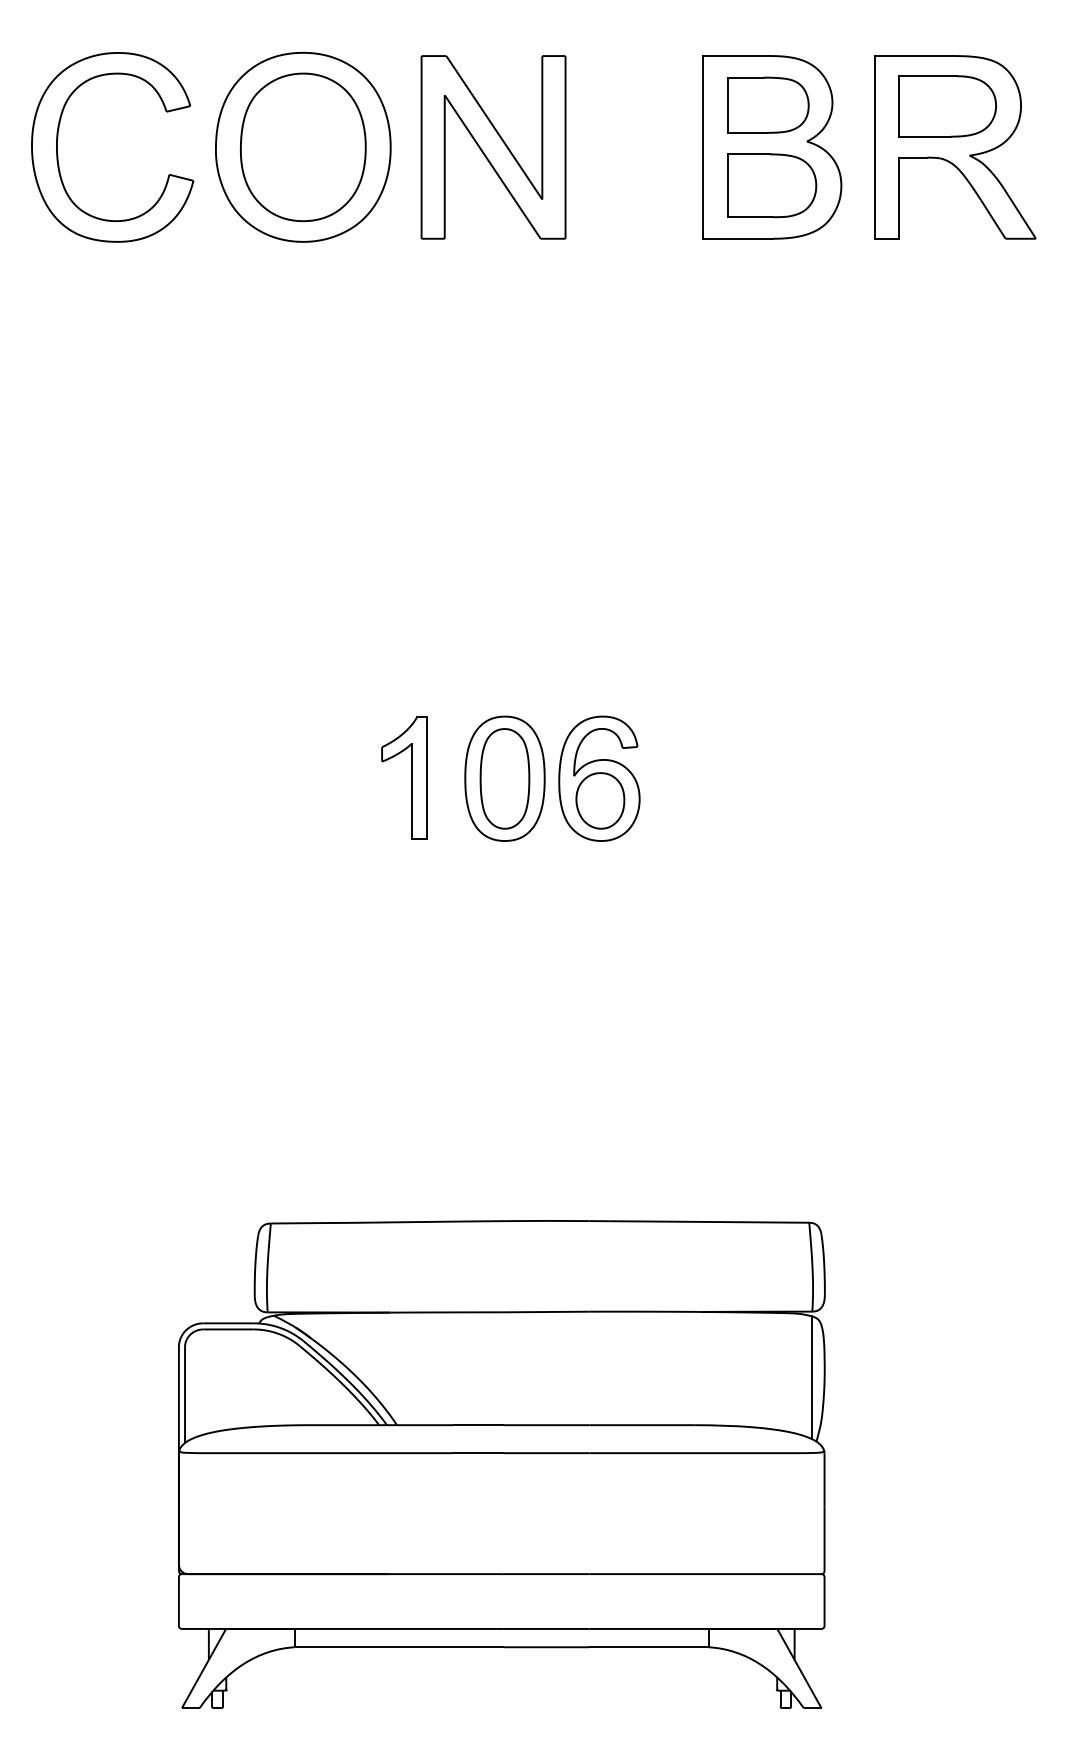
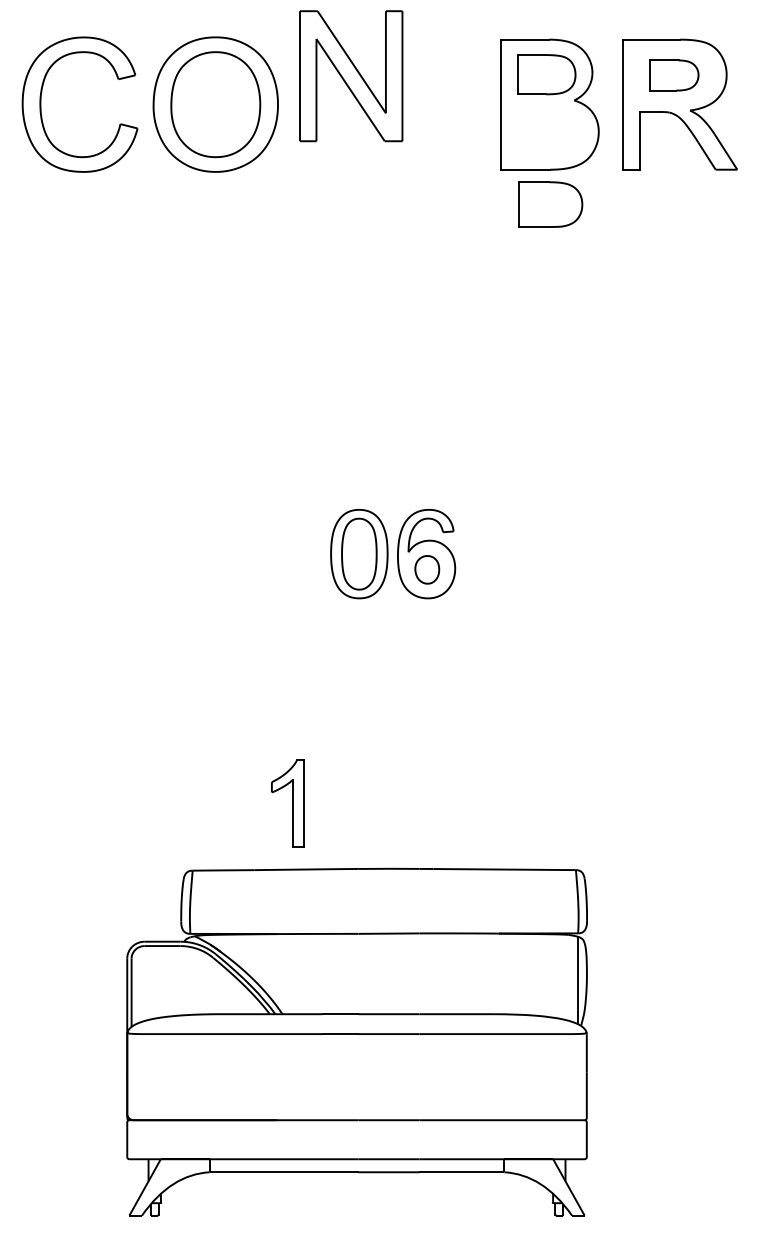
part: (947, 106) -> (674, 75), size x0.7
part: (493, 147) -> (351, 76), moved
part: (772, 185) -> (551, 204), moved
part: (411, 777) -> (292, 803), moved
part: (600, 800) -> (427, 569), size x0.7

